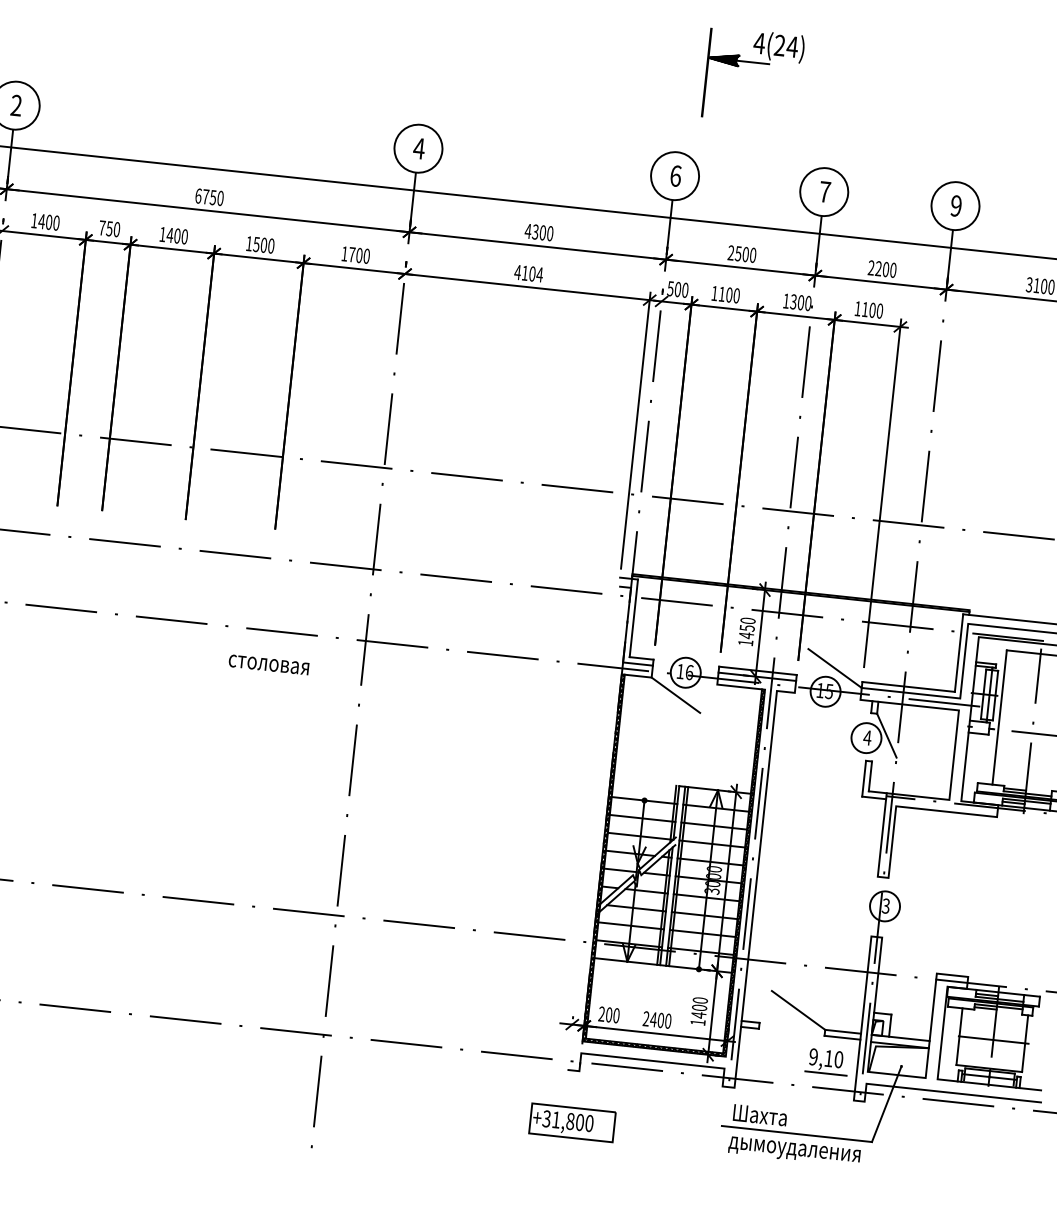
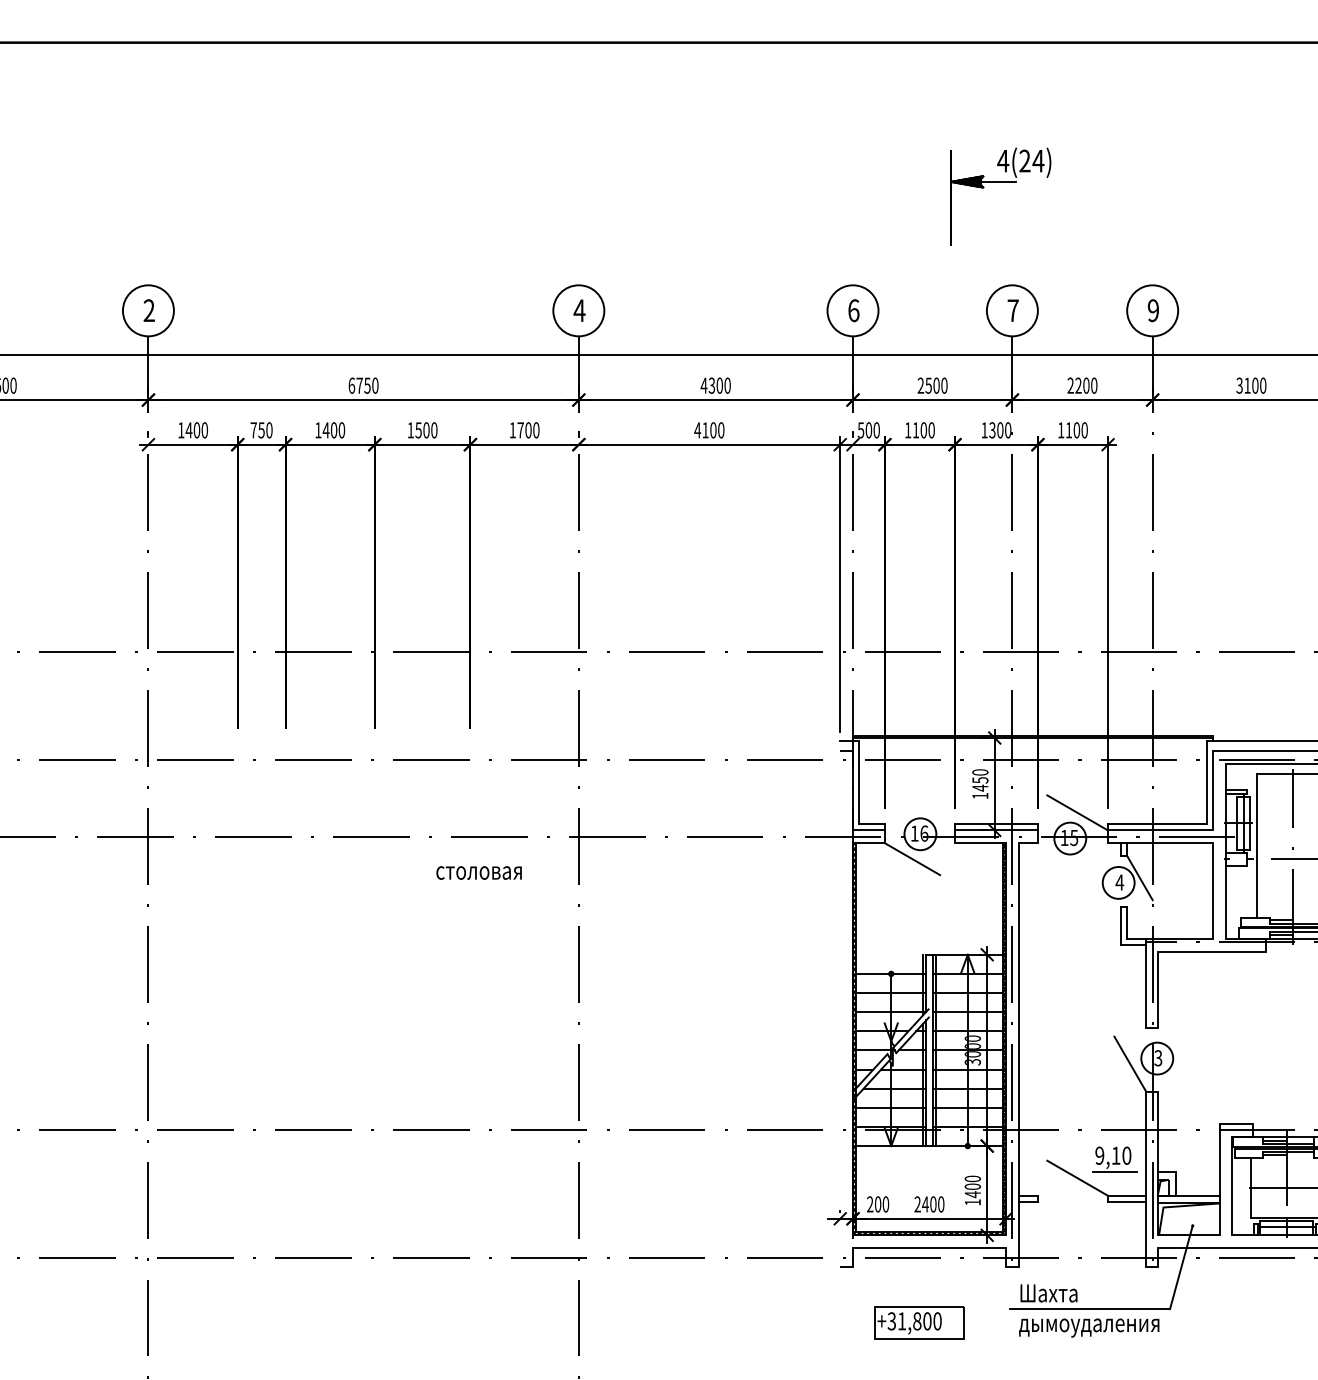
part: (754, 63) -> (1000, 182), moved
text: (539, 274) -> (720, 430), 4104 -> 4100
line: (859, 908) -> (1130, 1063), added
part: (826, 1061) -> (1114, 1159), moved
part: (572, 1122) -> (919, 1322), moved

